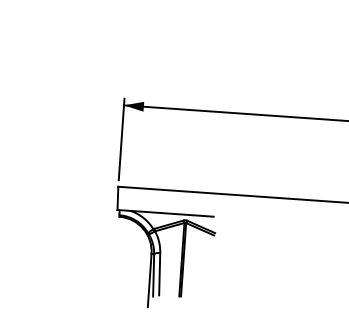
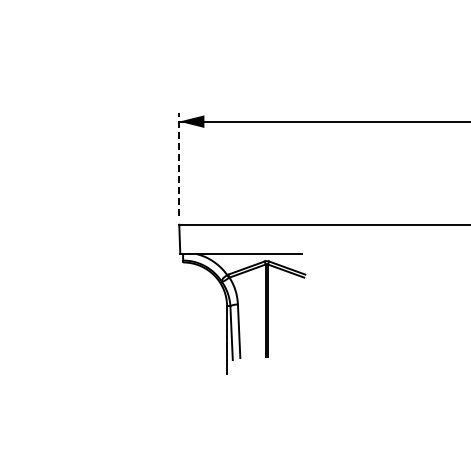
line: (121, 139) -> (179, 164), solid -> dashed

